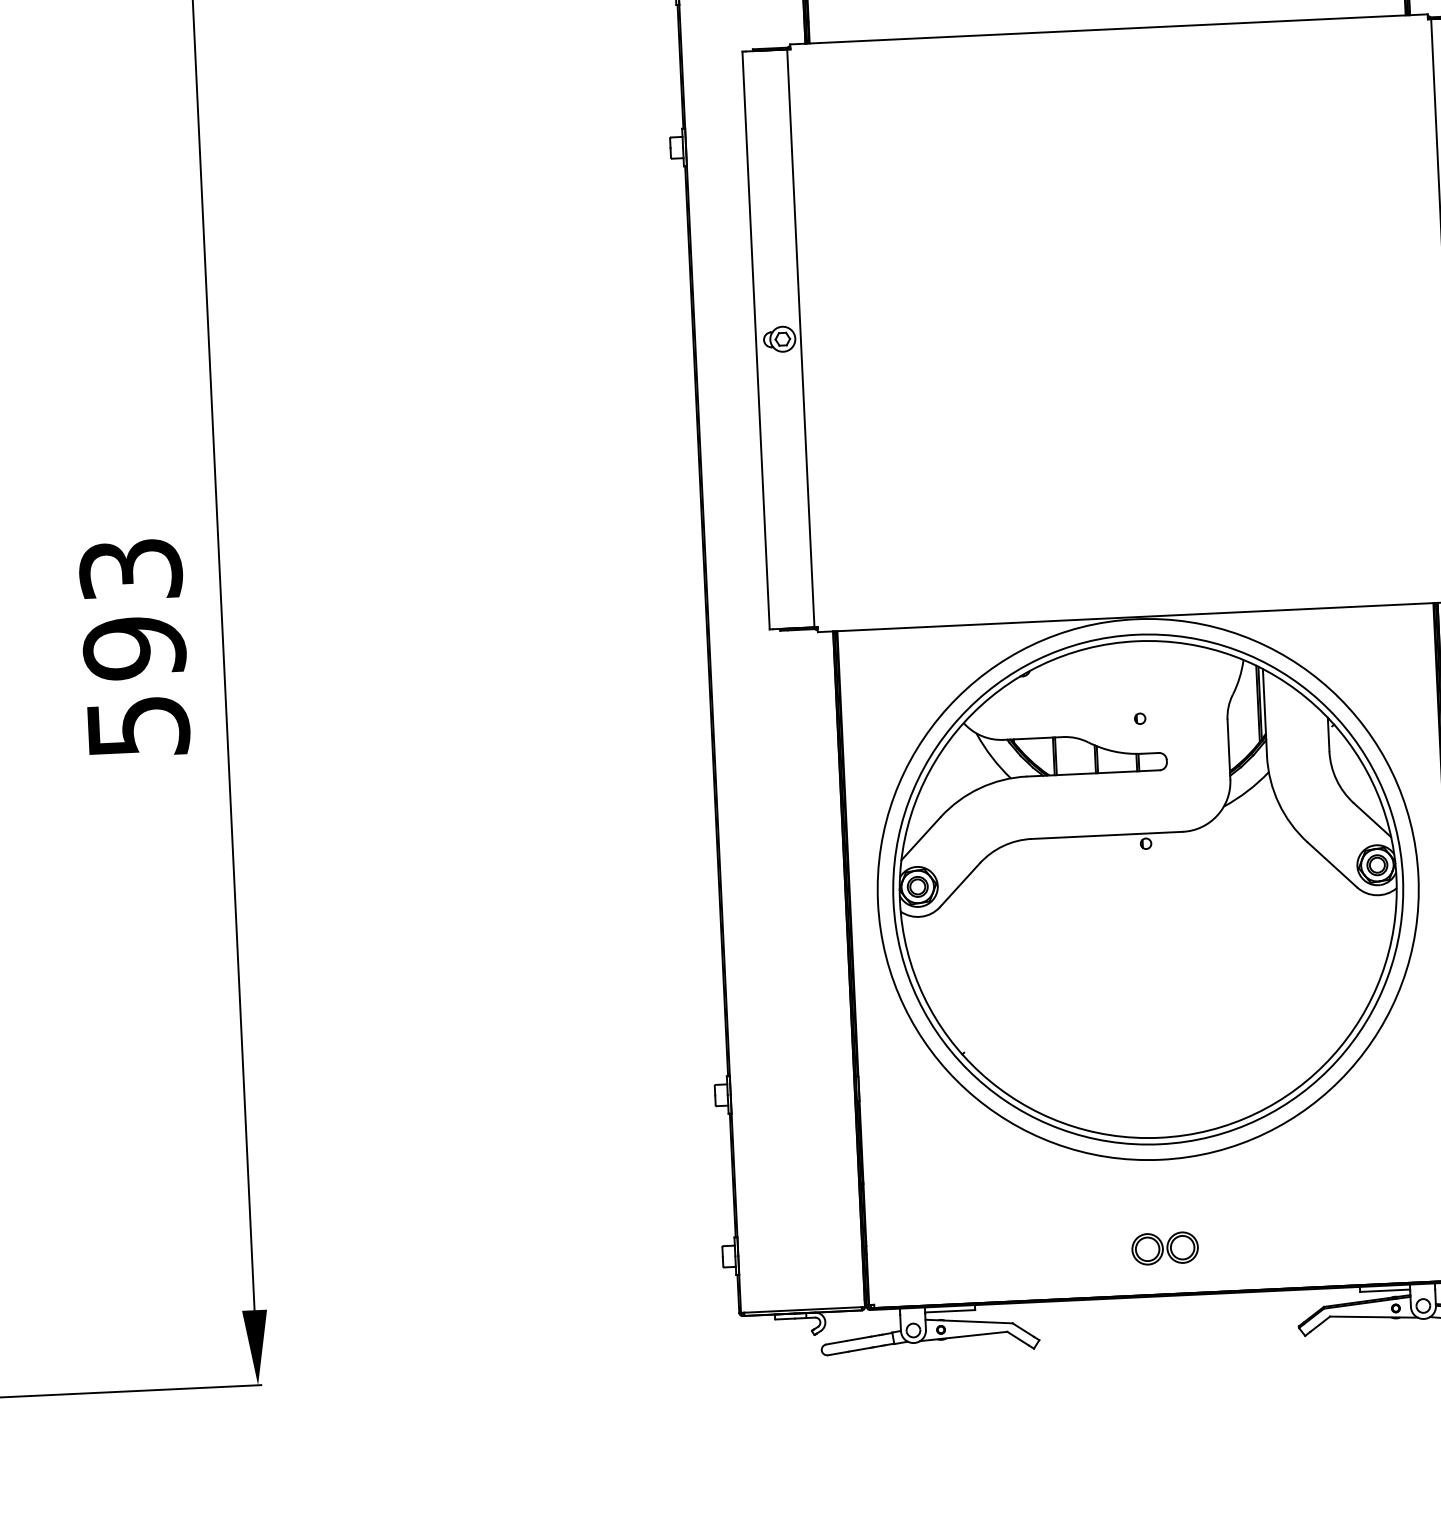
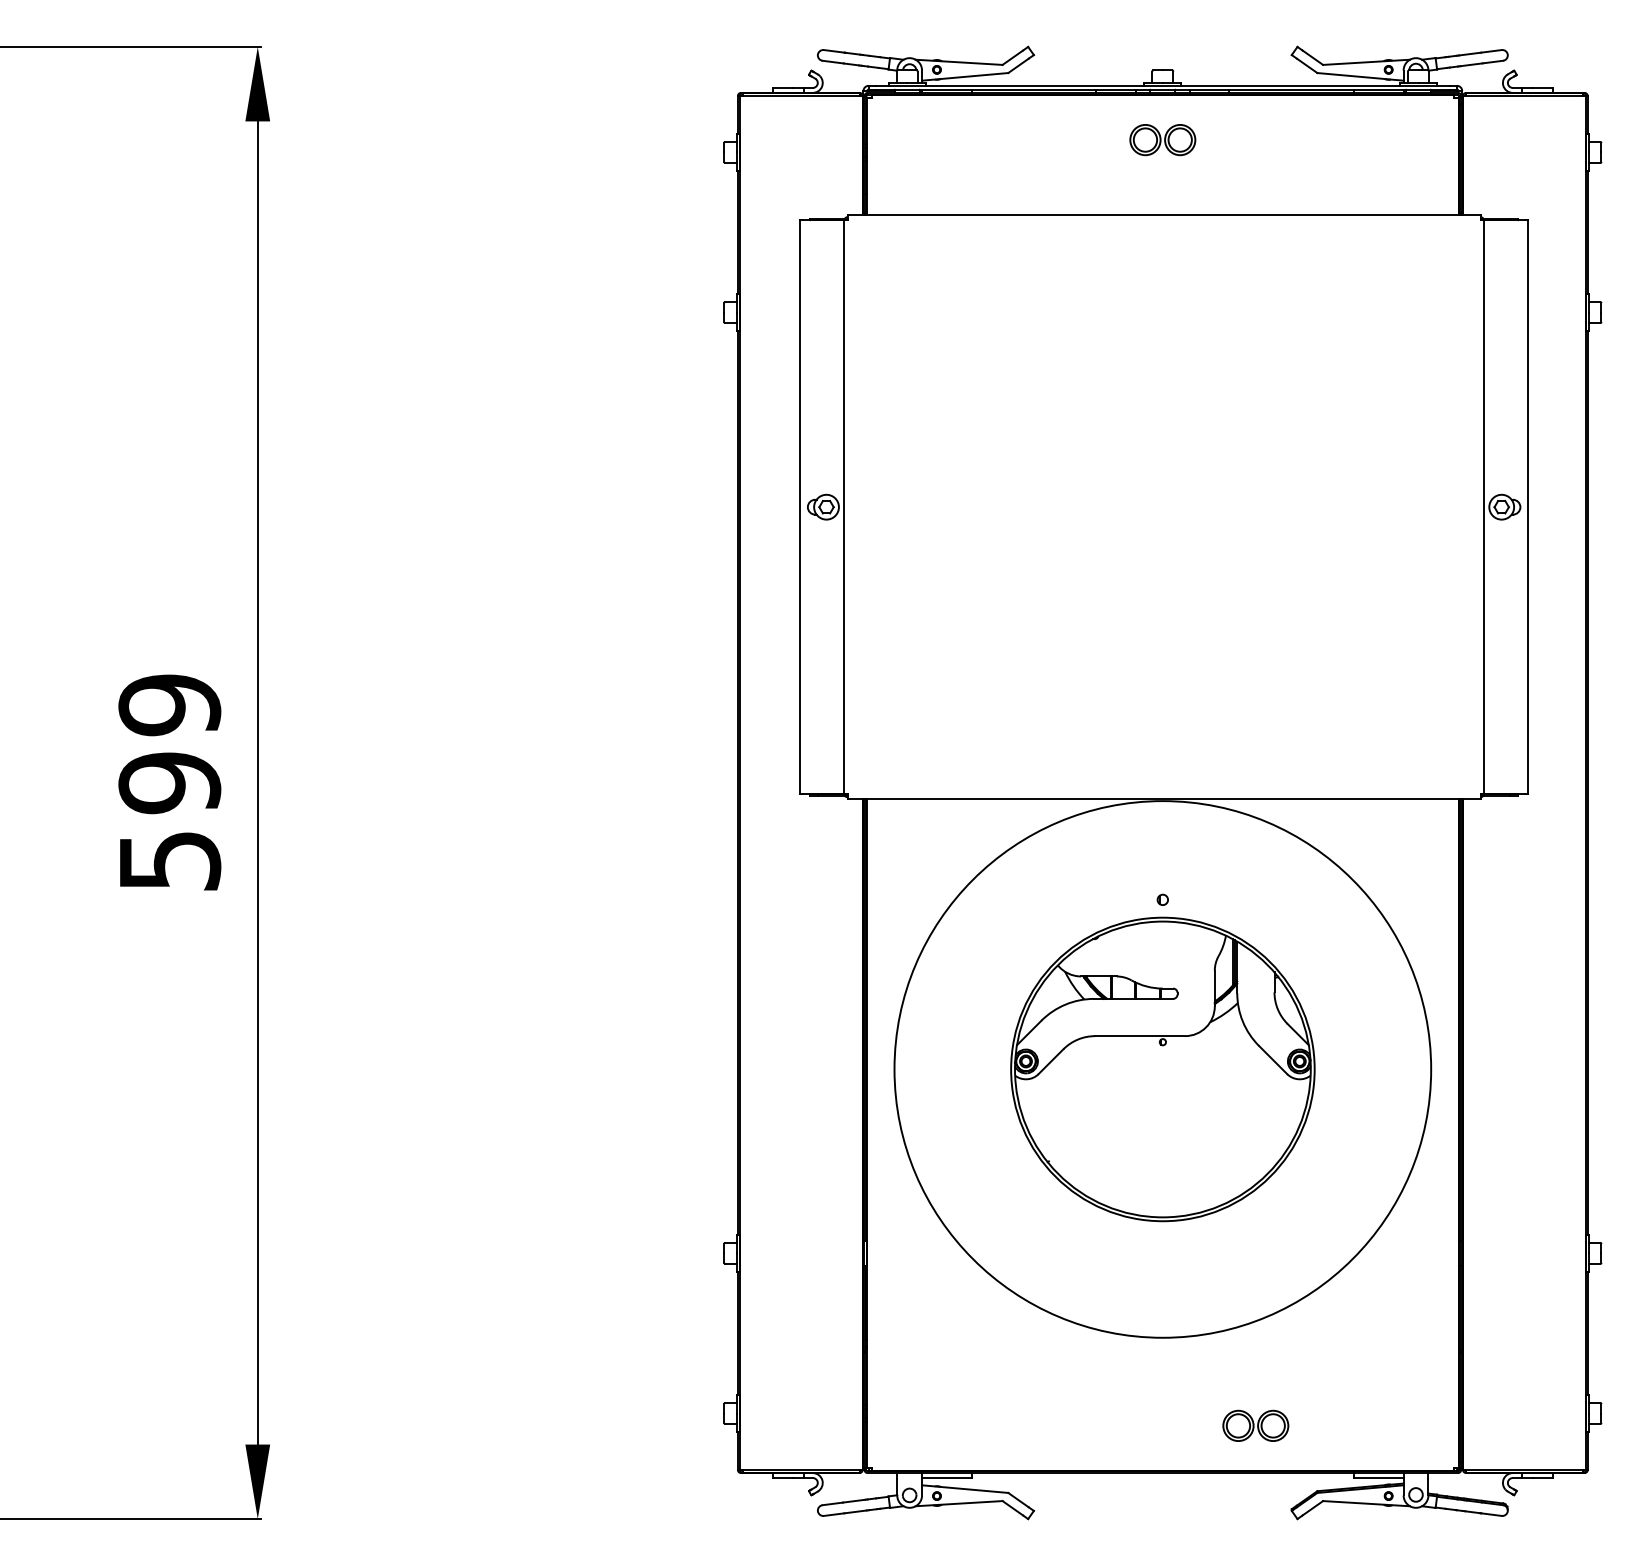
text: (130, 570) -> (169, 705), 593 -> 599
part: (1147, 889) -> (1162, 1069), size x0.6
part: (1164, 1248) -> (1255, 1425), moved

